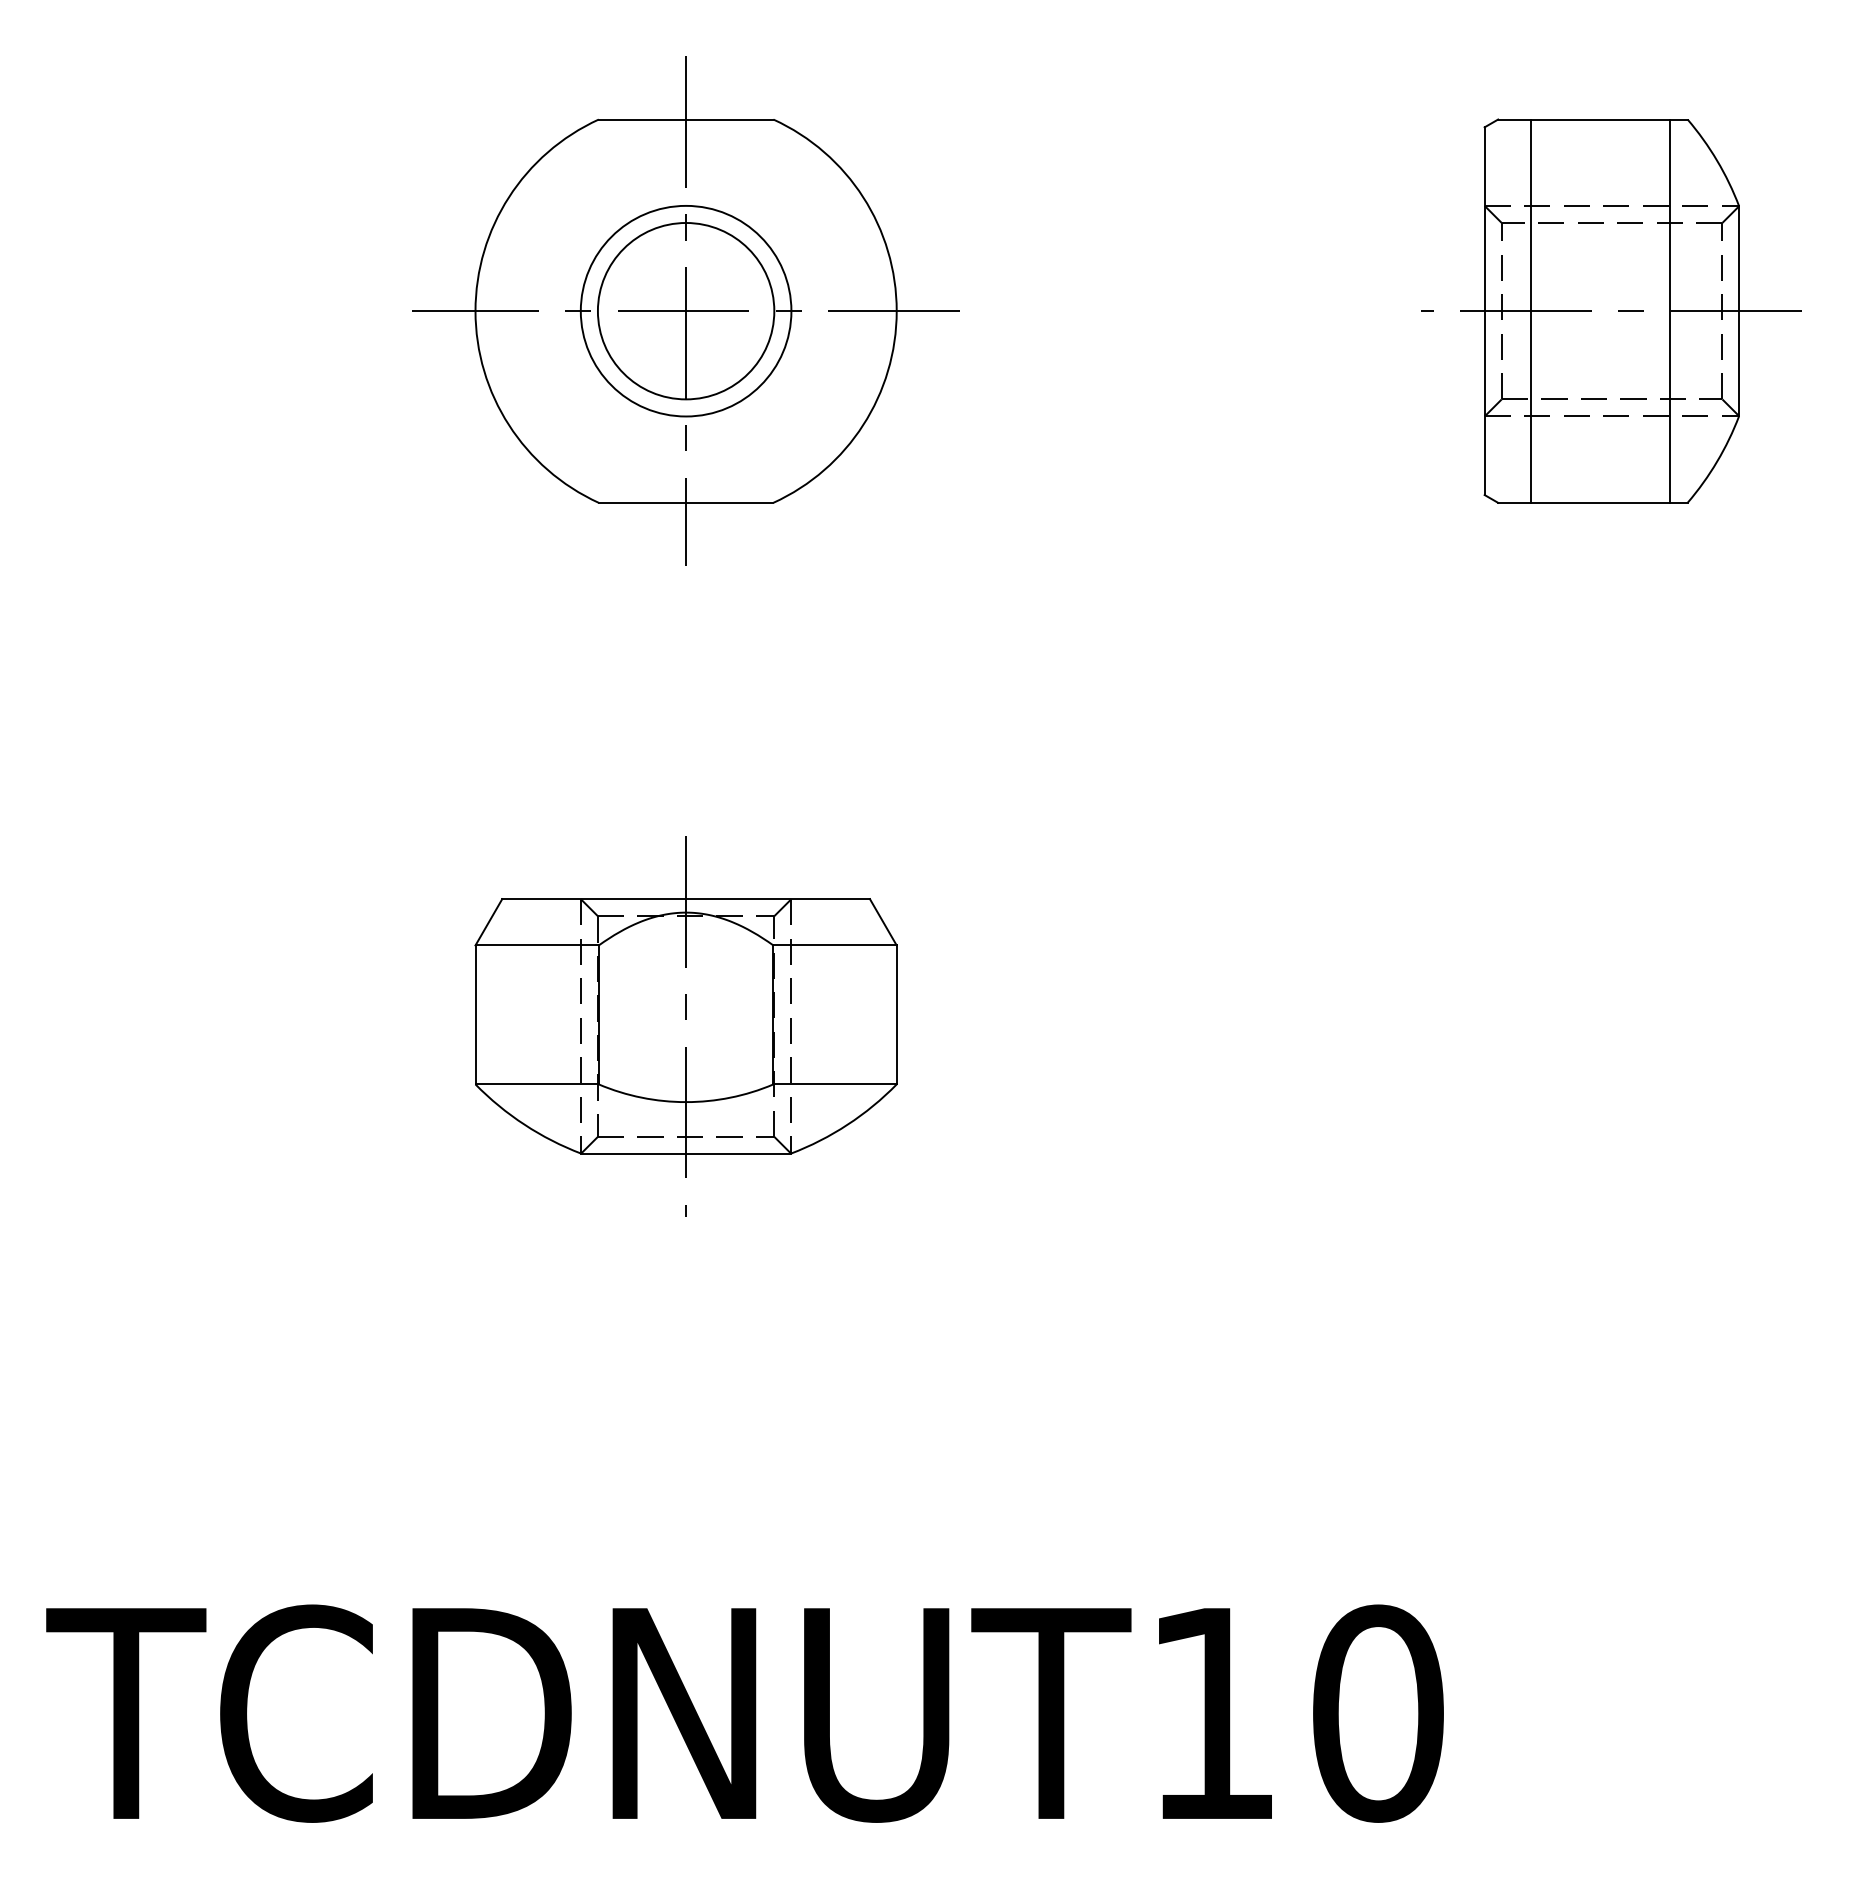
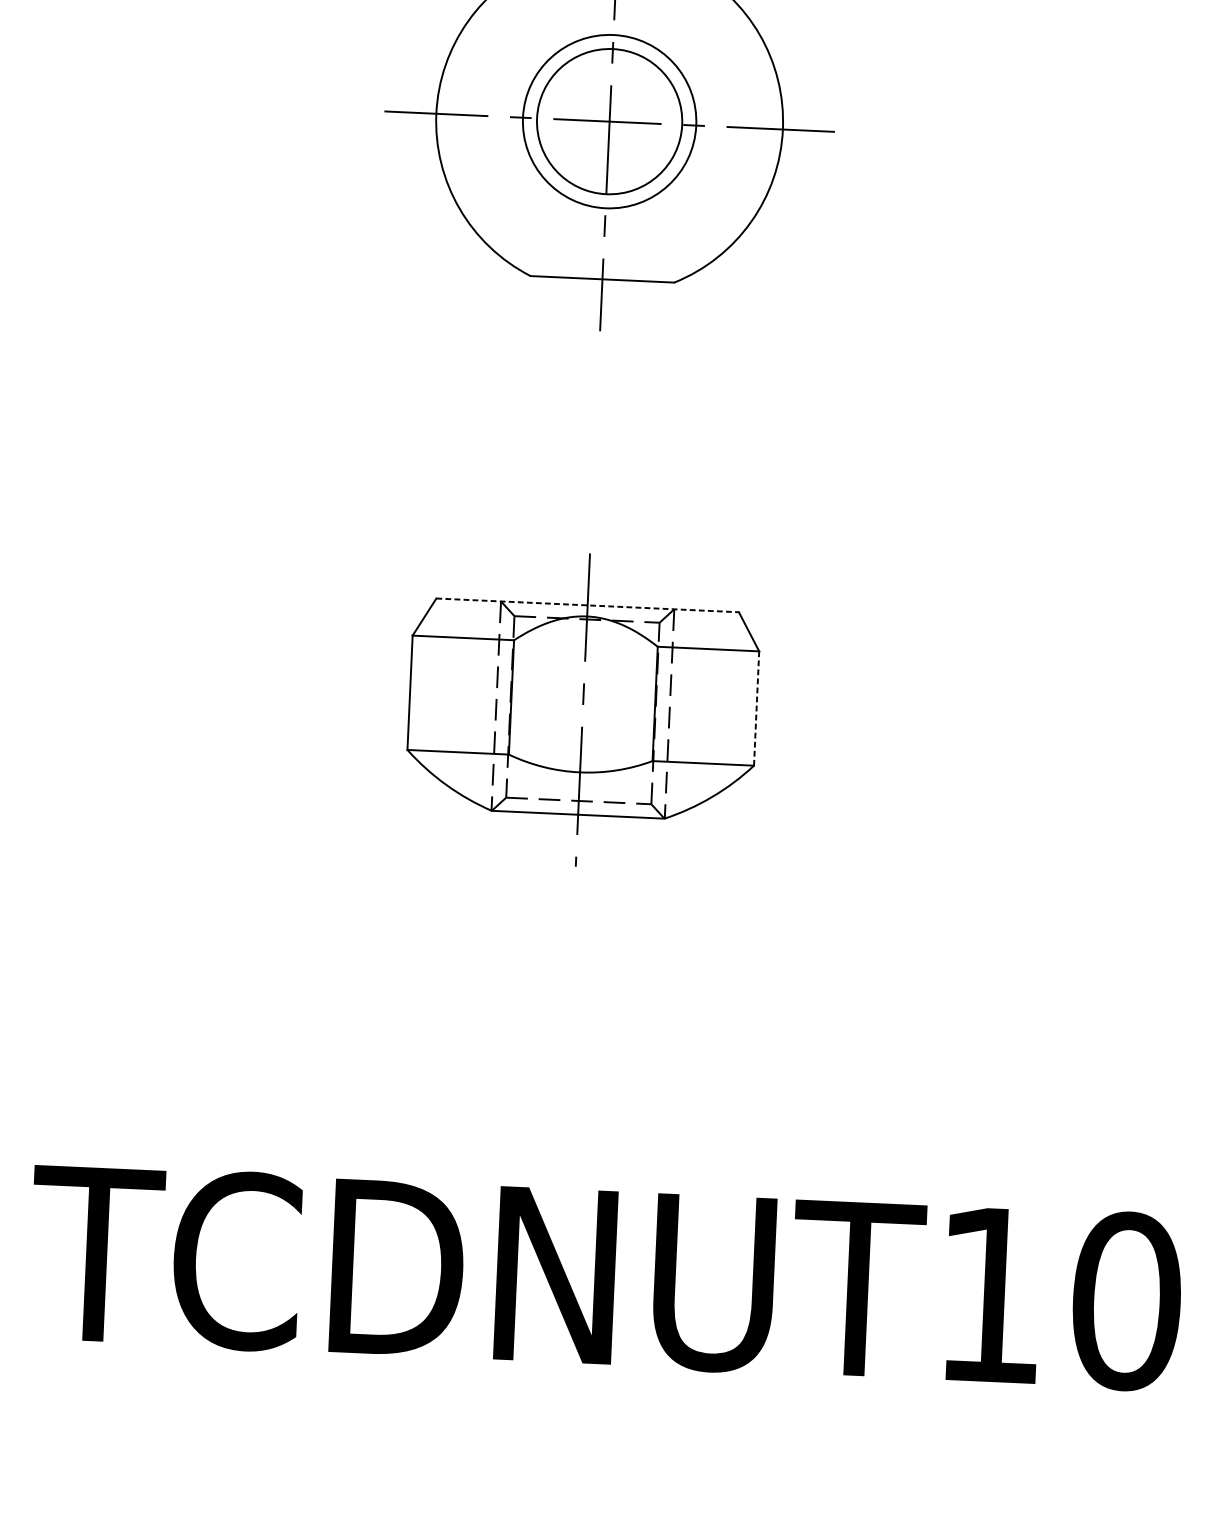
line: (686, 899) -> (587, 605), solid -> dashed
line: (896, 1014) -> (756, 708), solid -> dashed

